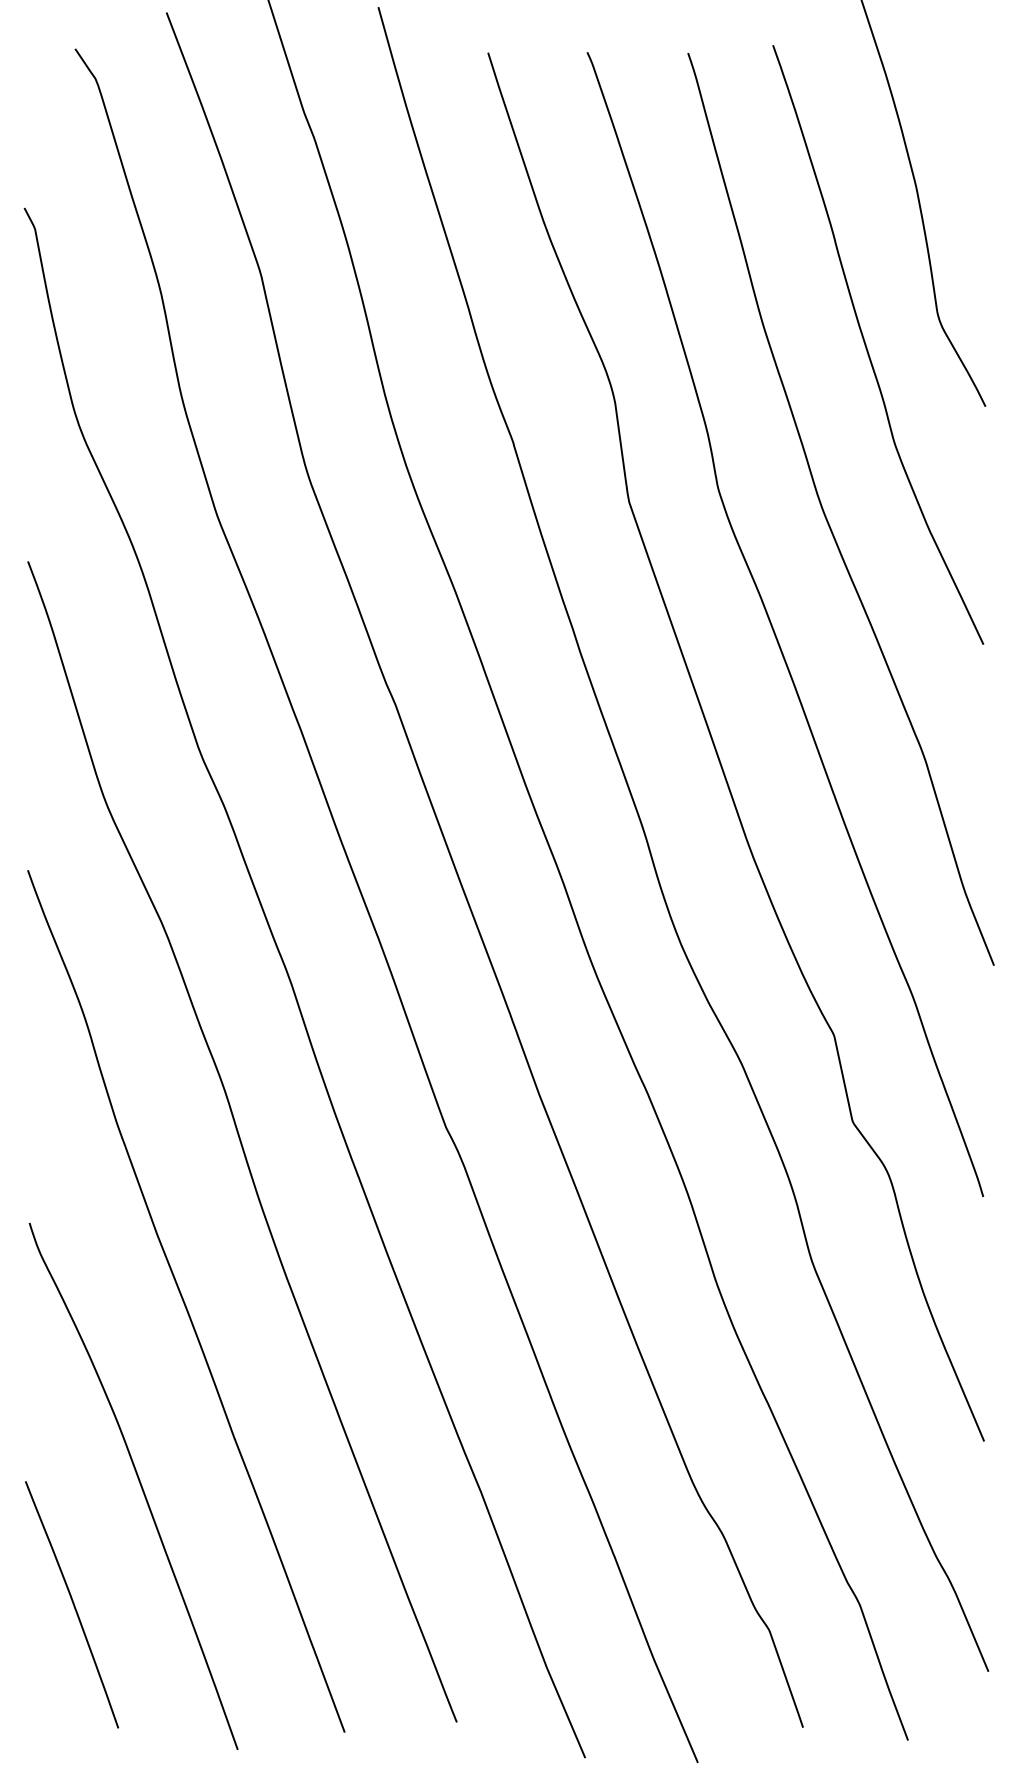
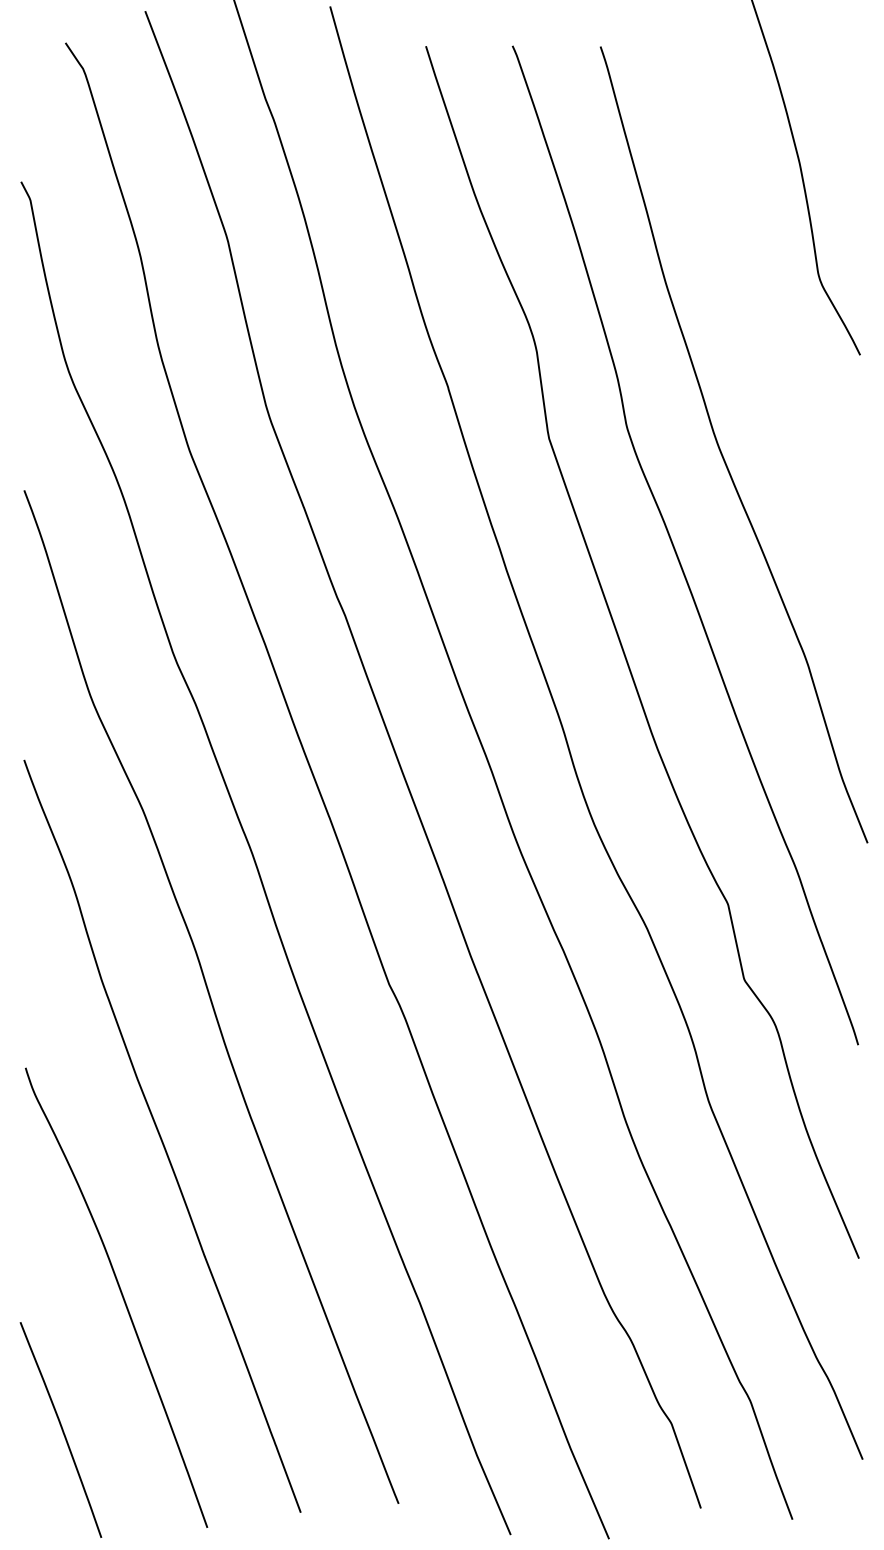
curve: (867, 347) -> (757, 303), removed
curve: (72, 1604) -> (61, 1429), moved

